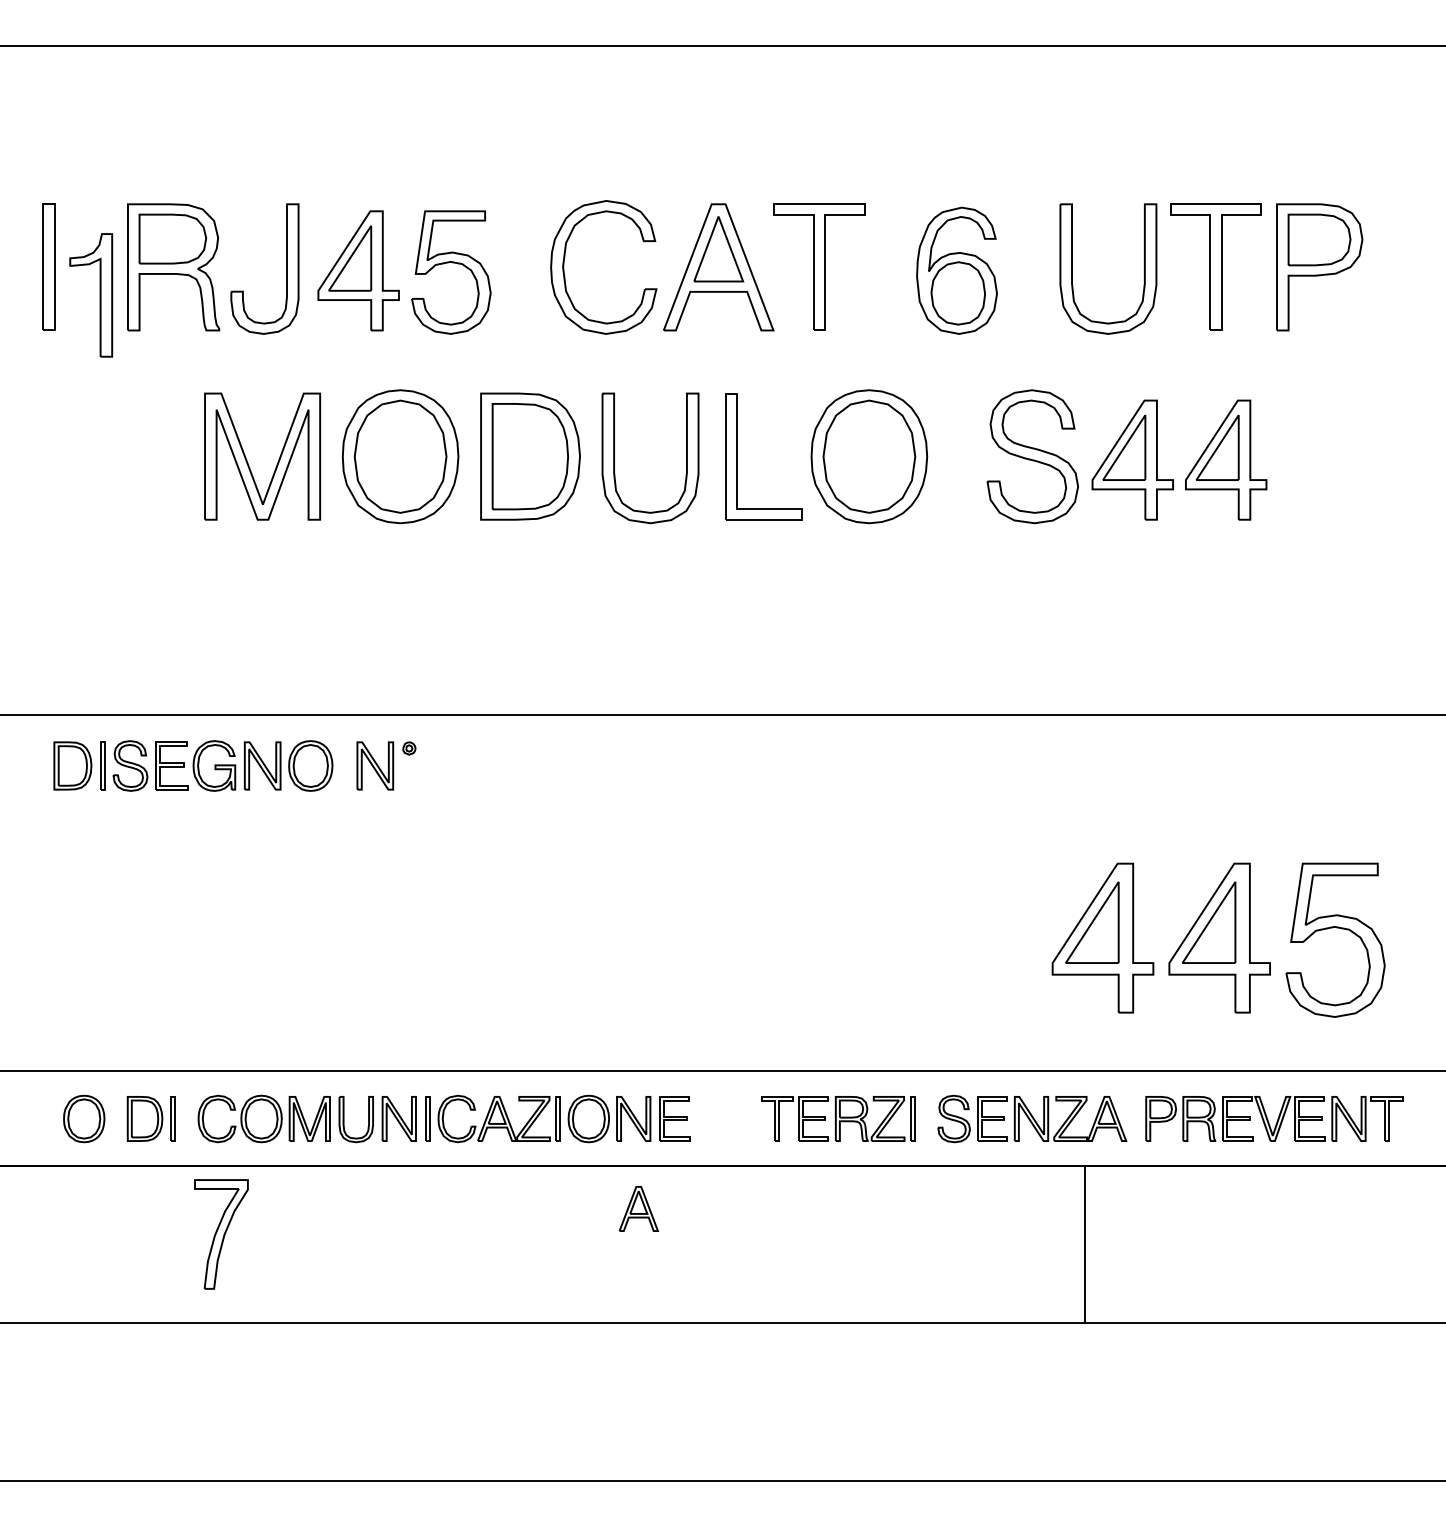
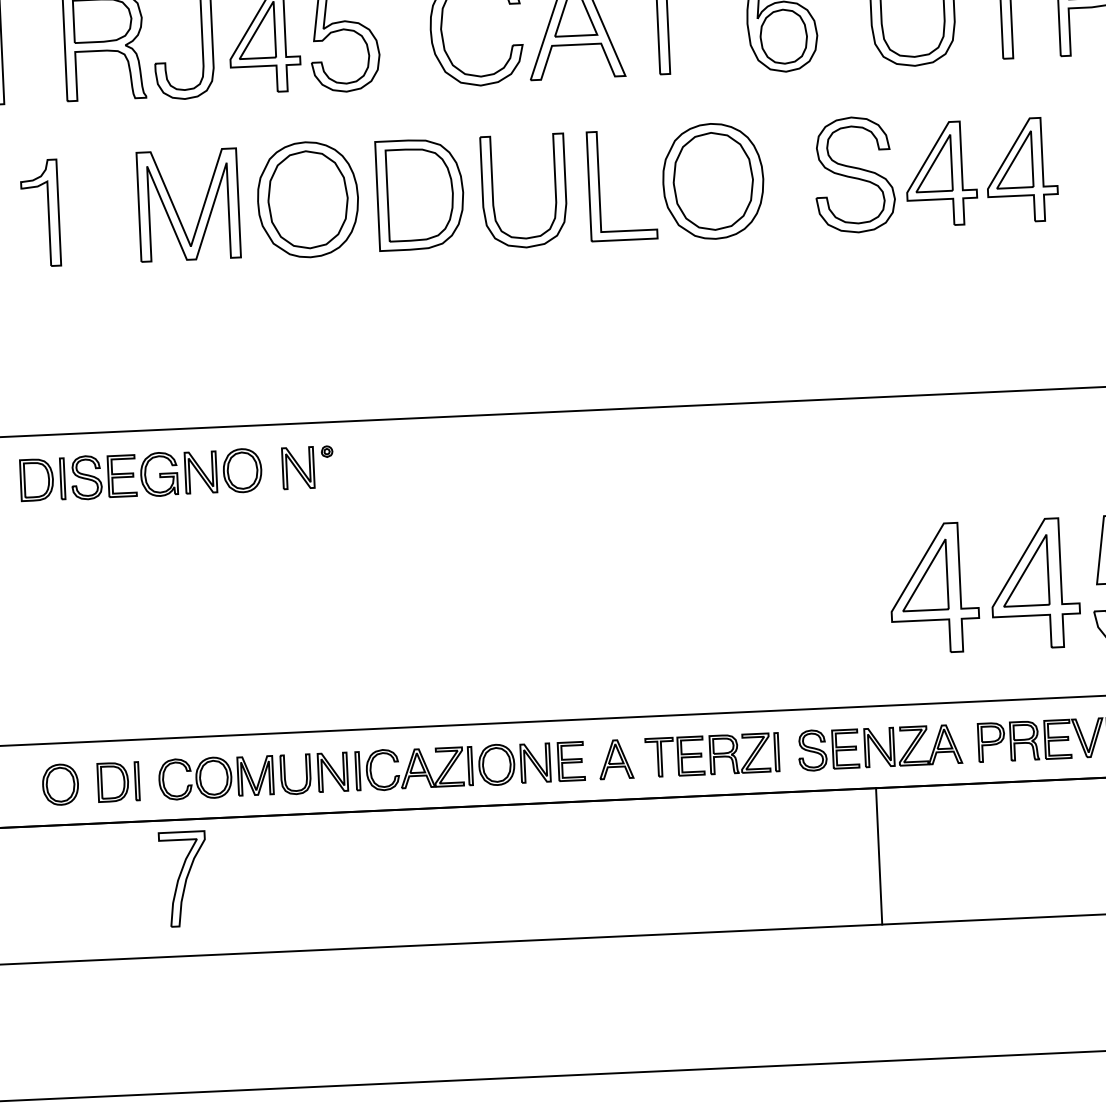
part: (99, 295) -> (47, 213), moved
part: (638, 1208) -> (615, 759), moved
line: (1085, 1244) -> (879, 856), moved

